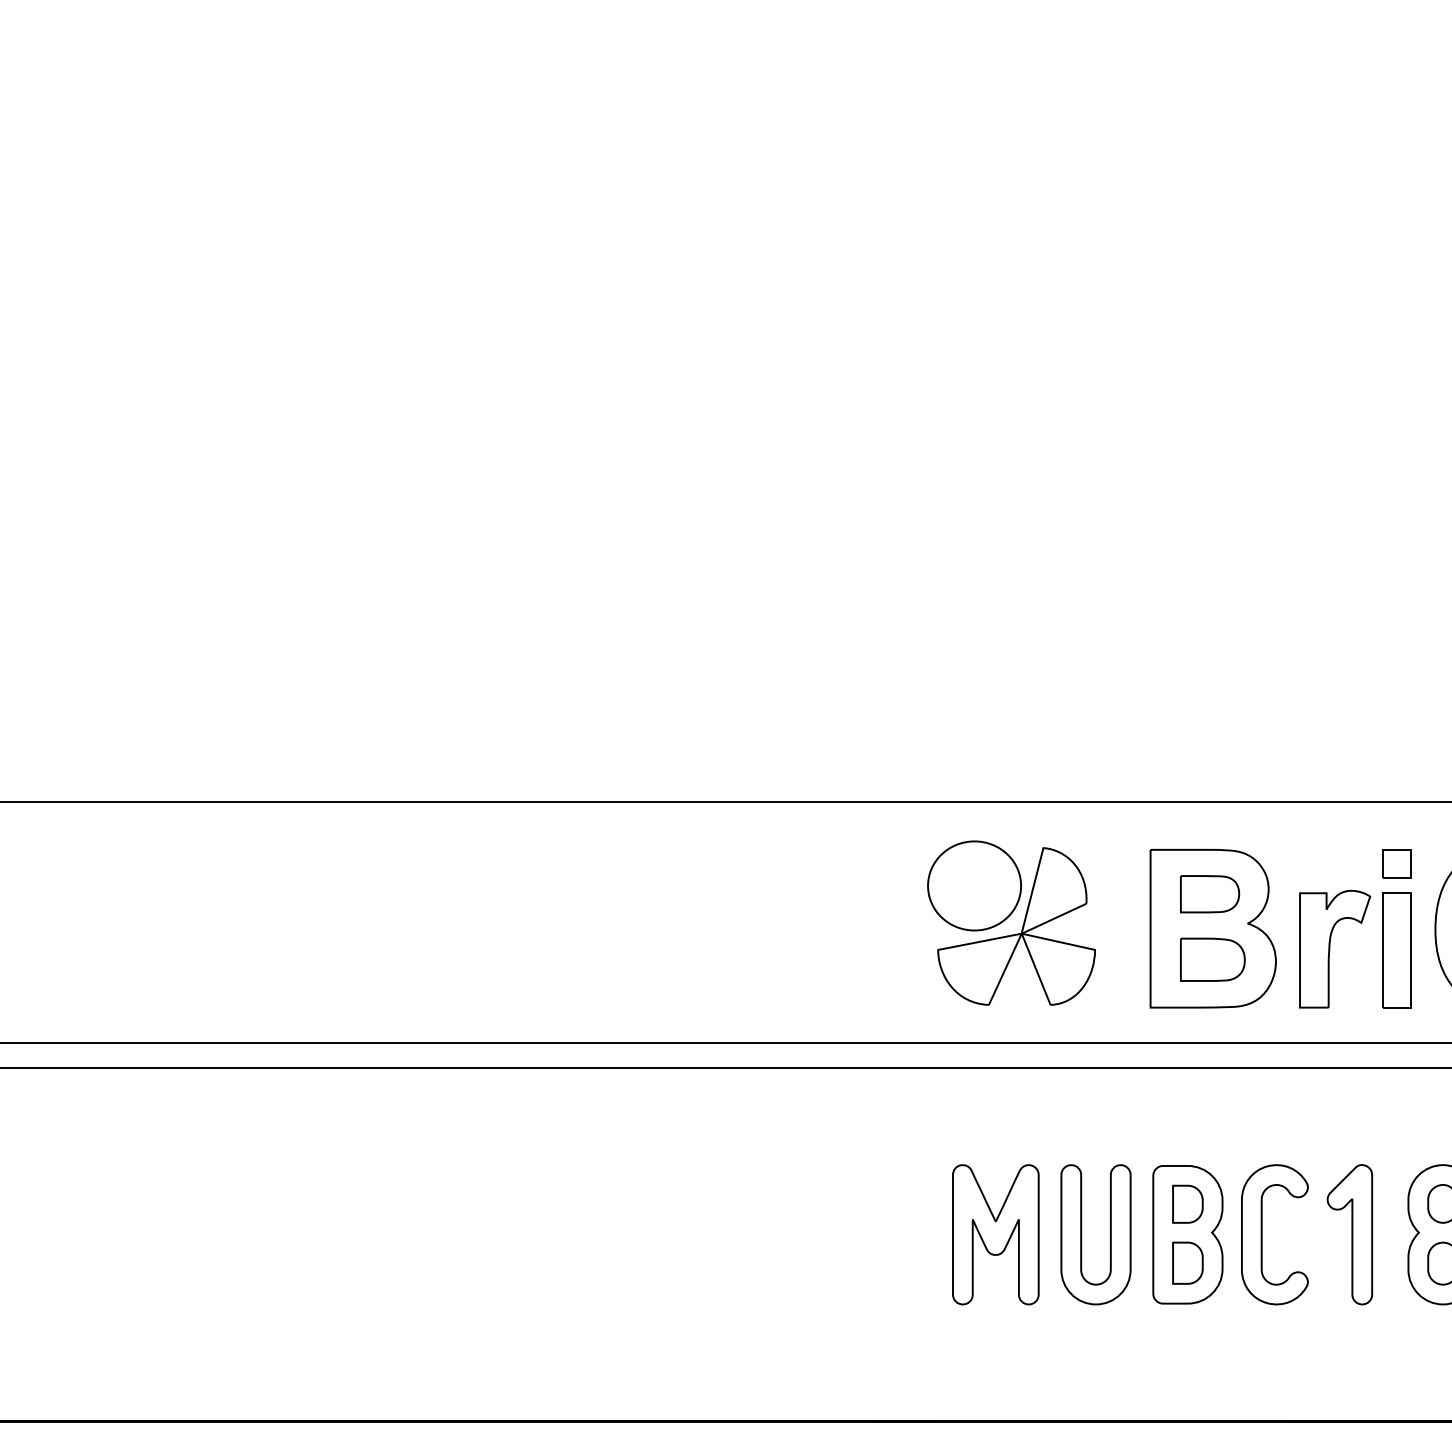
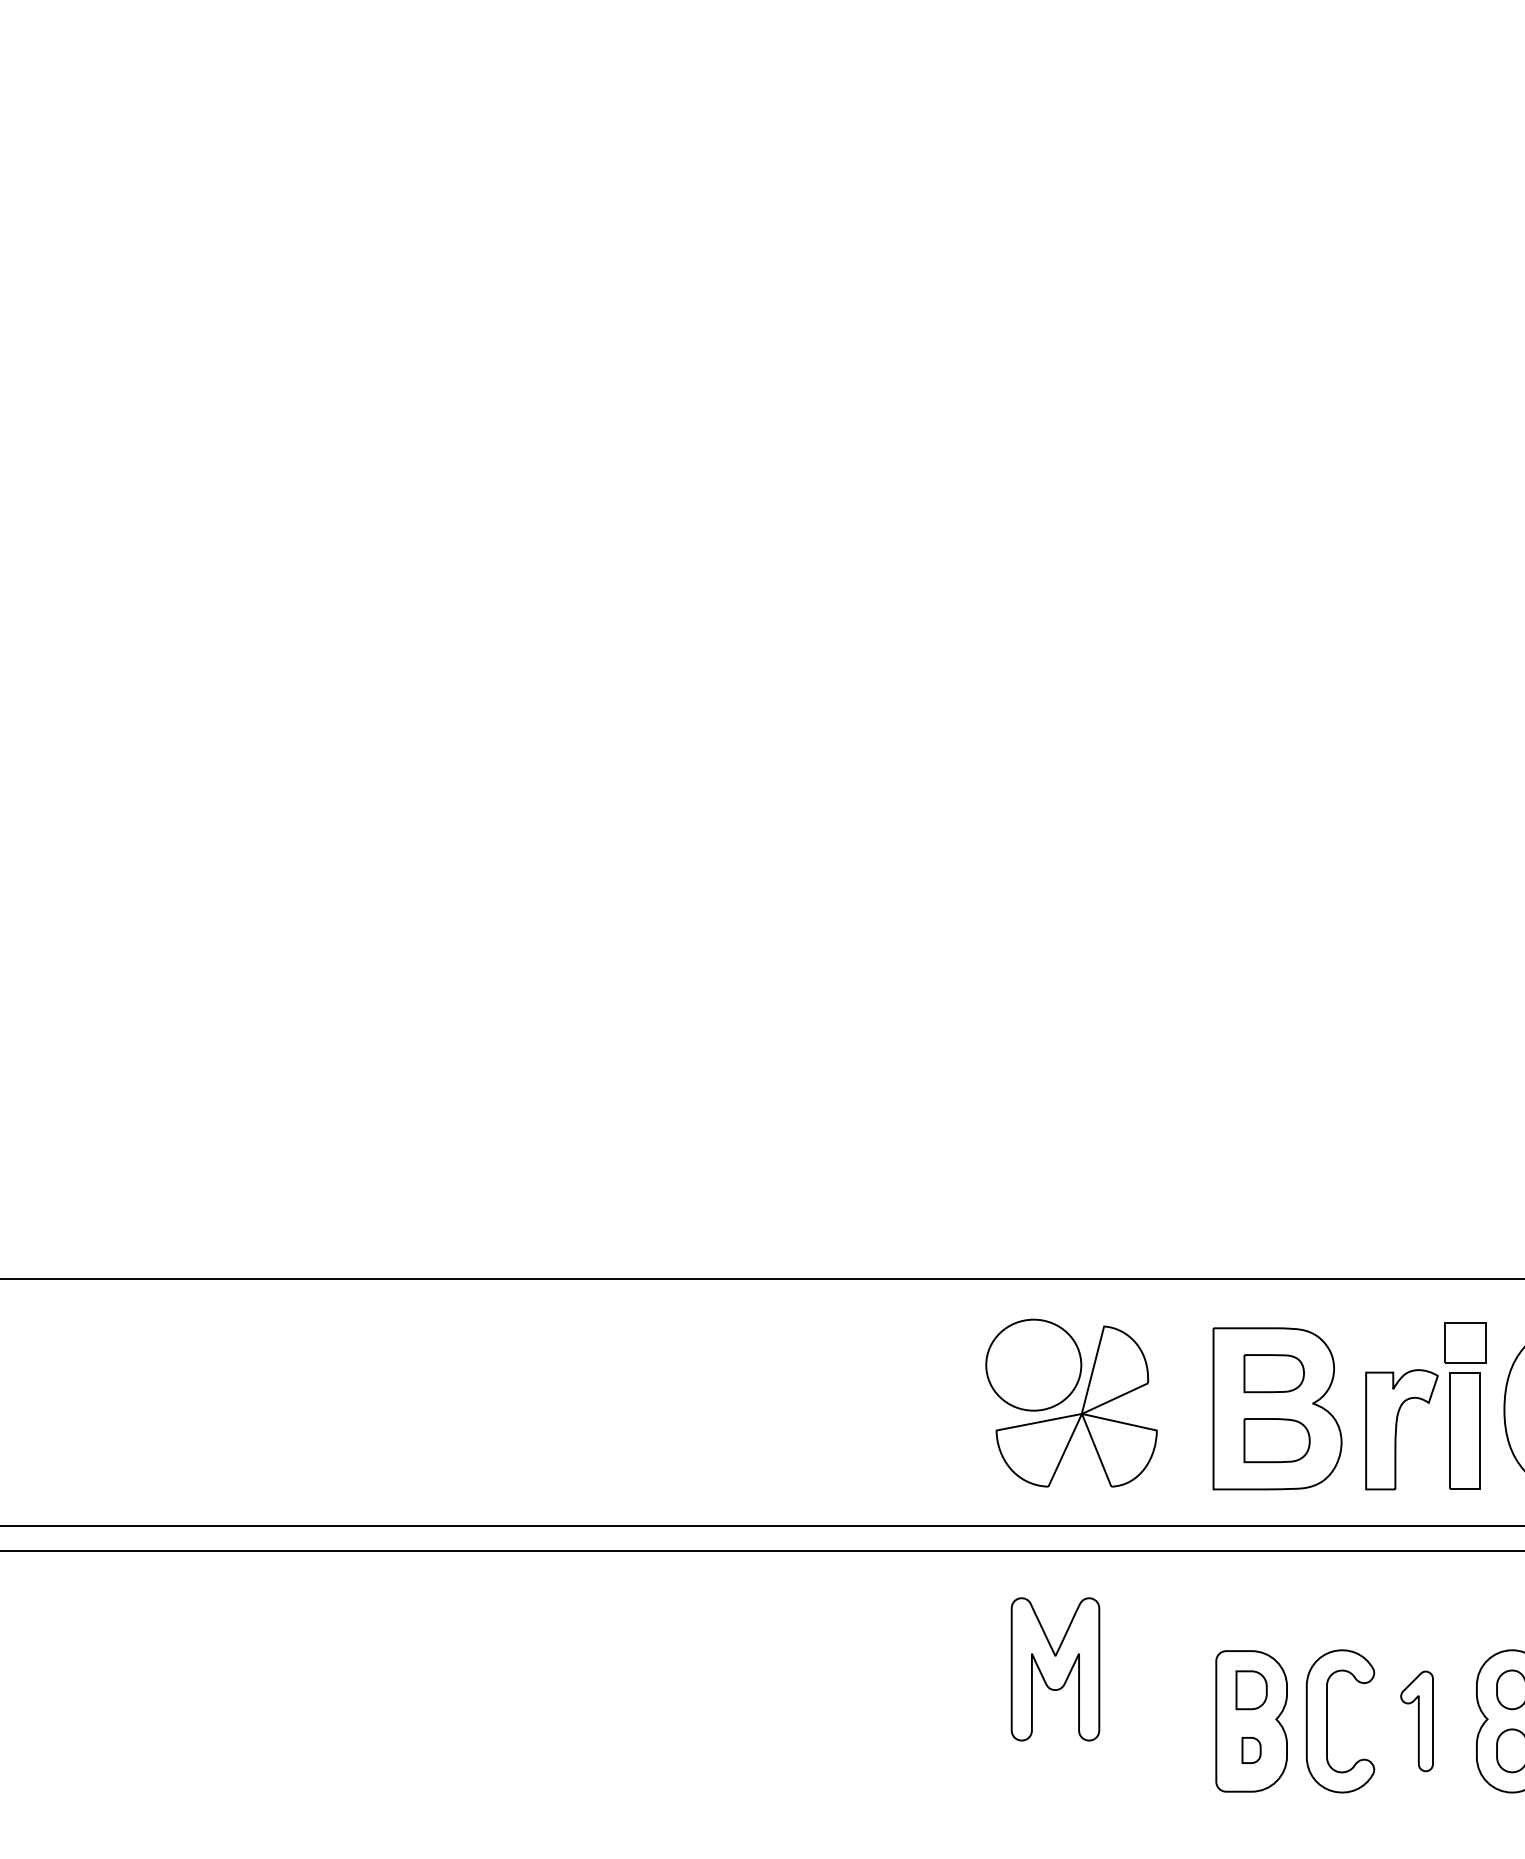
part: (1396, 863) -> (1464, 1342), size x1.4
part: (995, 1234) -> (1055, 1669), moved
part: (1082, 1234) -> (1143, 1721), removed
part: (1349, 1234) -> (1416, 1721), size x0.7
part: (1187, 1263) -> (1251, 1750), size x0.6

